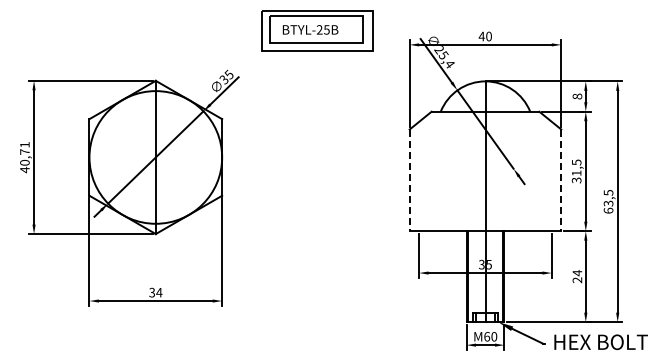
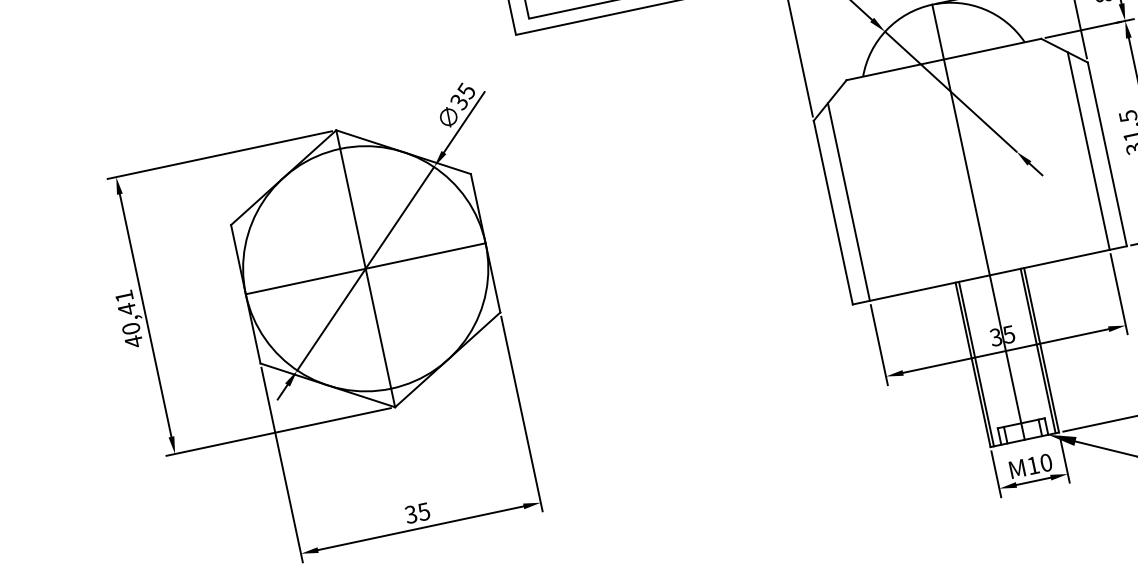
text: (24, 151) -> (126, 308), 40,71 -> 40,41
line: (155, 157) -> (365, 268), added
line: (419, 176) -> (849, 201), added
line: (551, 176) -> (1088, 151), added
line: (409, 180) -> (833, 212), dashed -> solid
line: (561, 180) -> (1107, 154), dashed -> solid
text: (159, 292) -> (424, 511), 34 -> 35
text: (487, 336) -> (1033, 464), M60 -> M10

